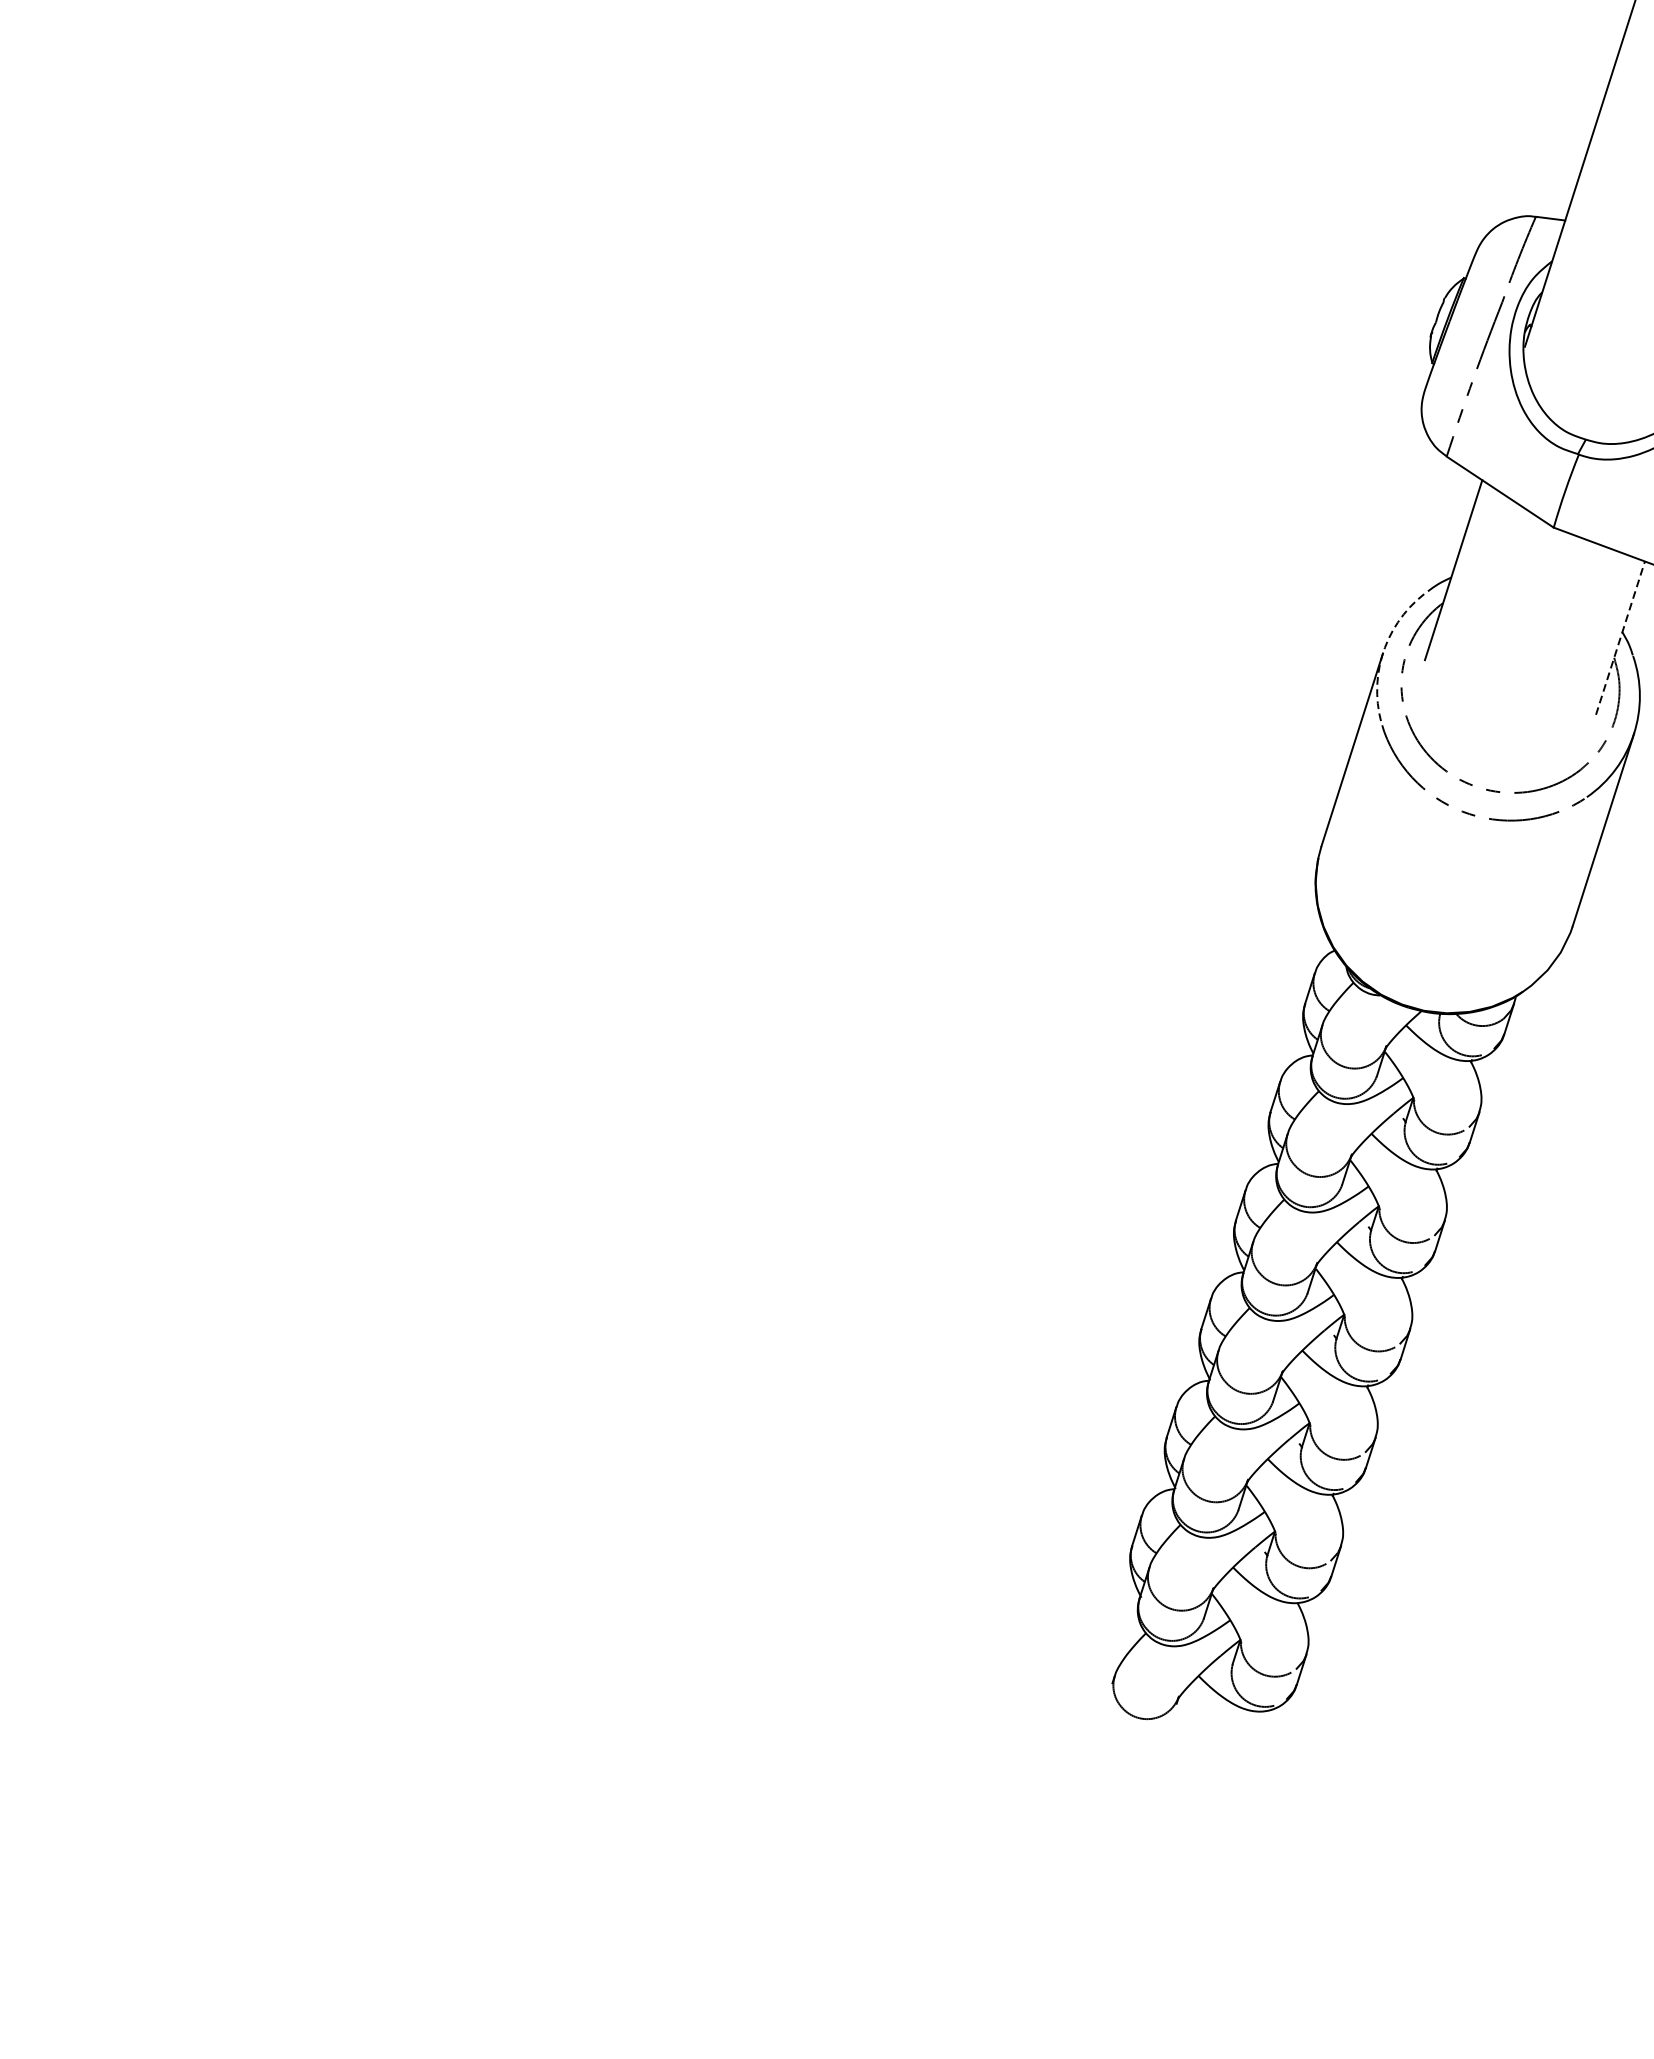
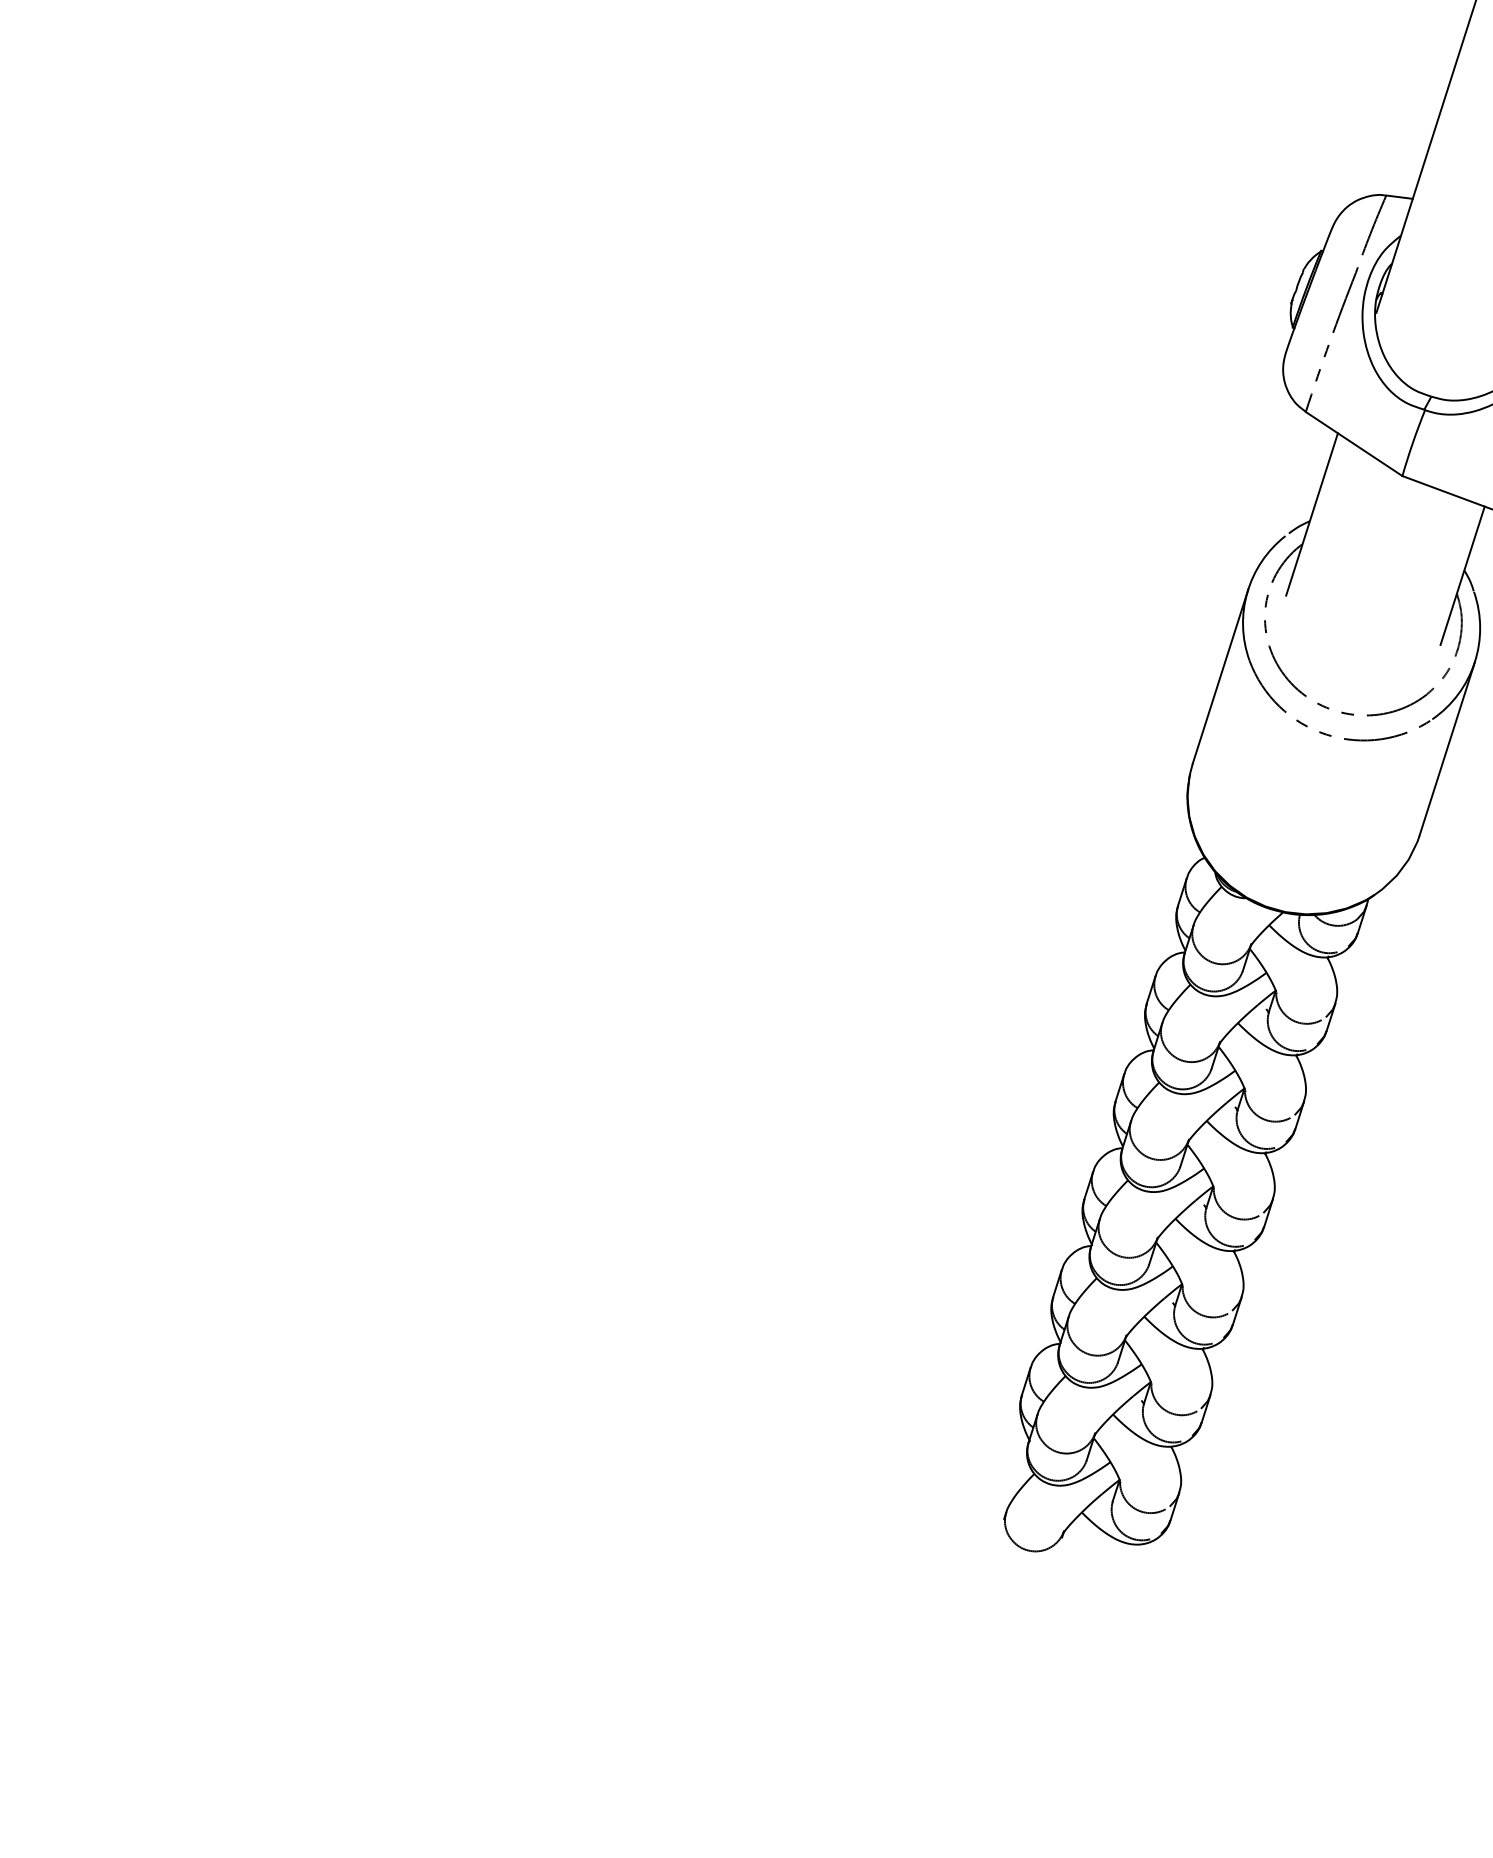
line: (1620, 637) -> (1462, 575), dashed -> solid
arc: (1382, 656) -> (1247, 592), dashed -> solid

